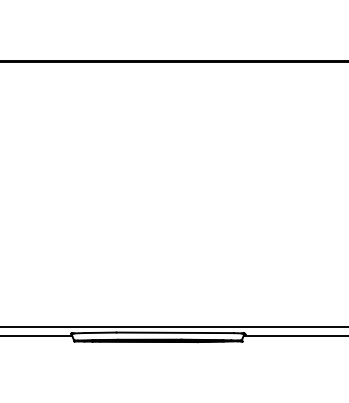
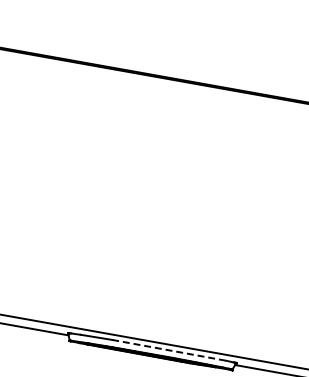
line: (175, 332) -> (169, 350), solid -> dashed

